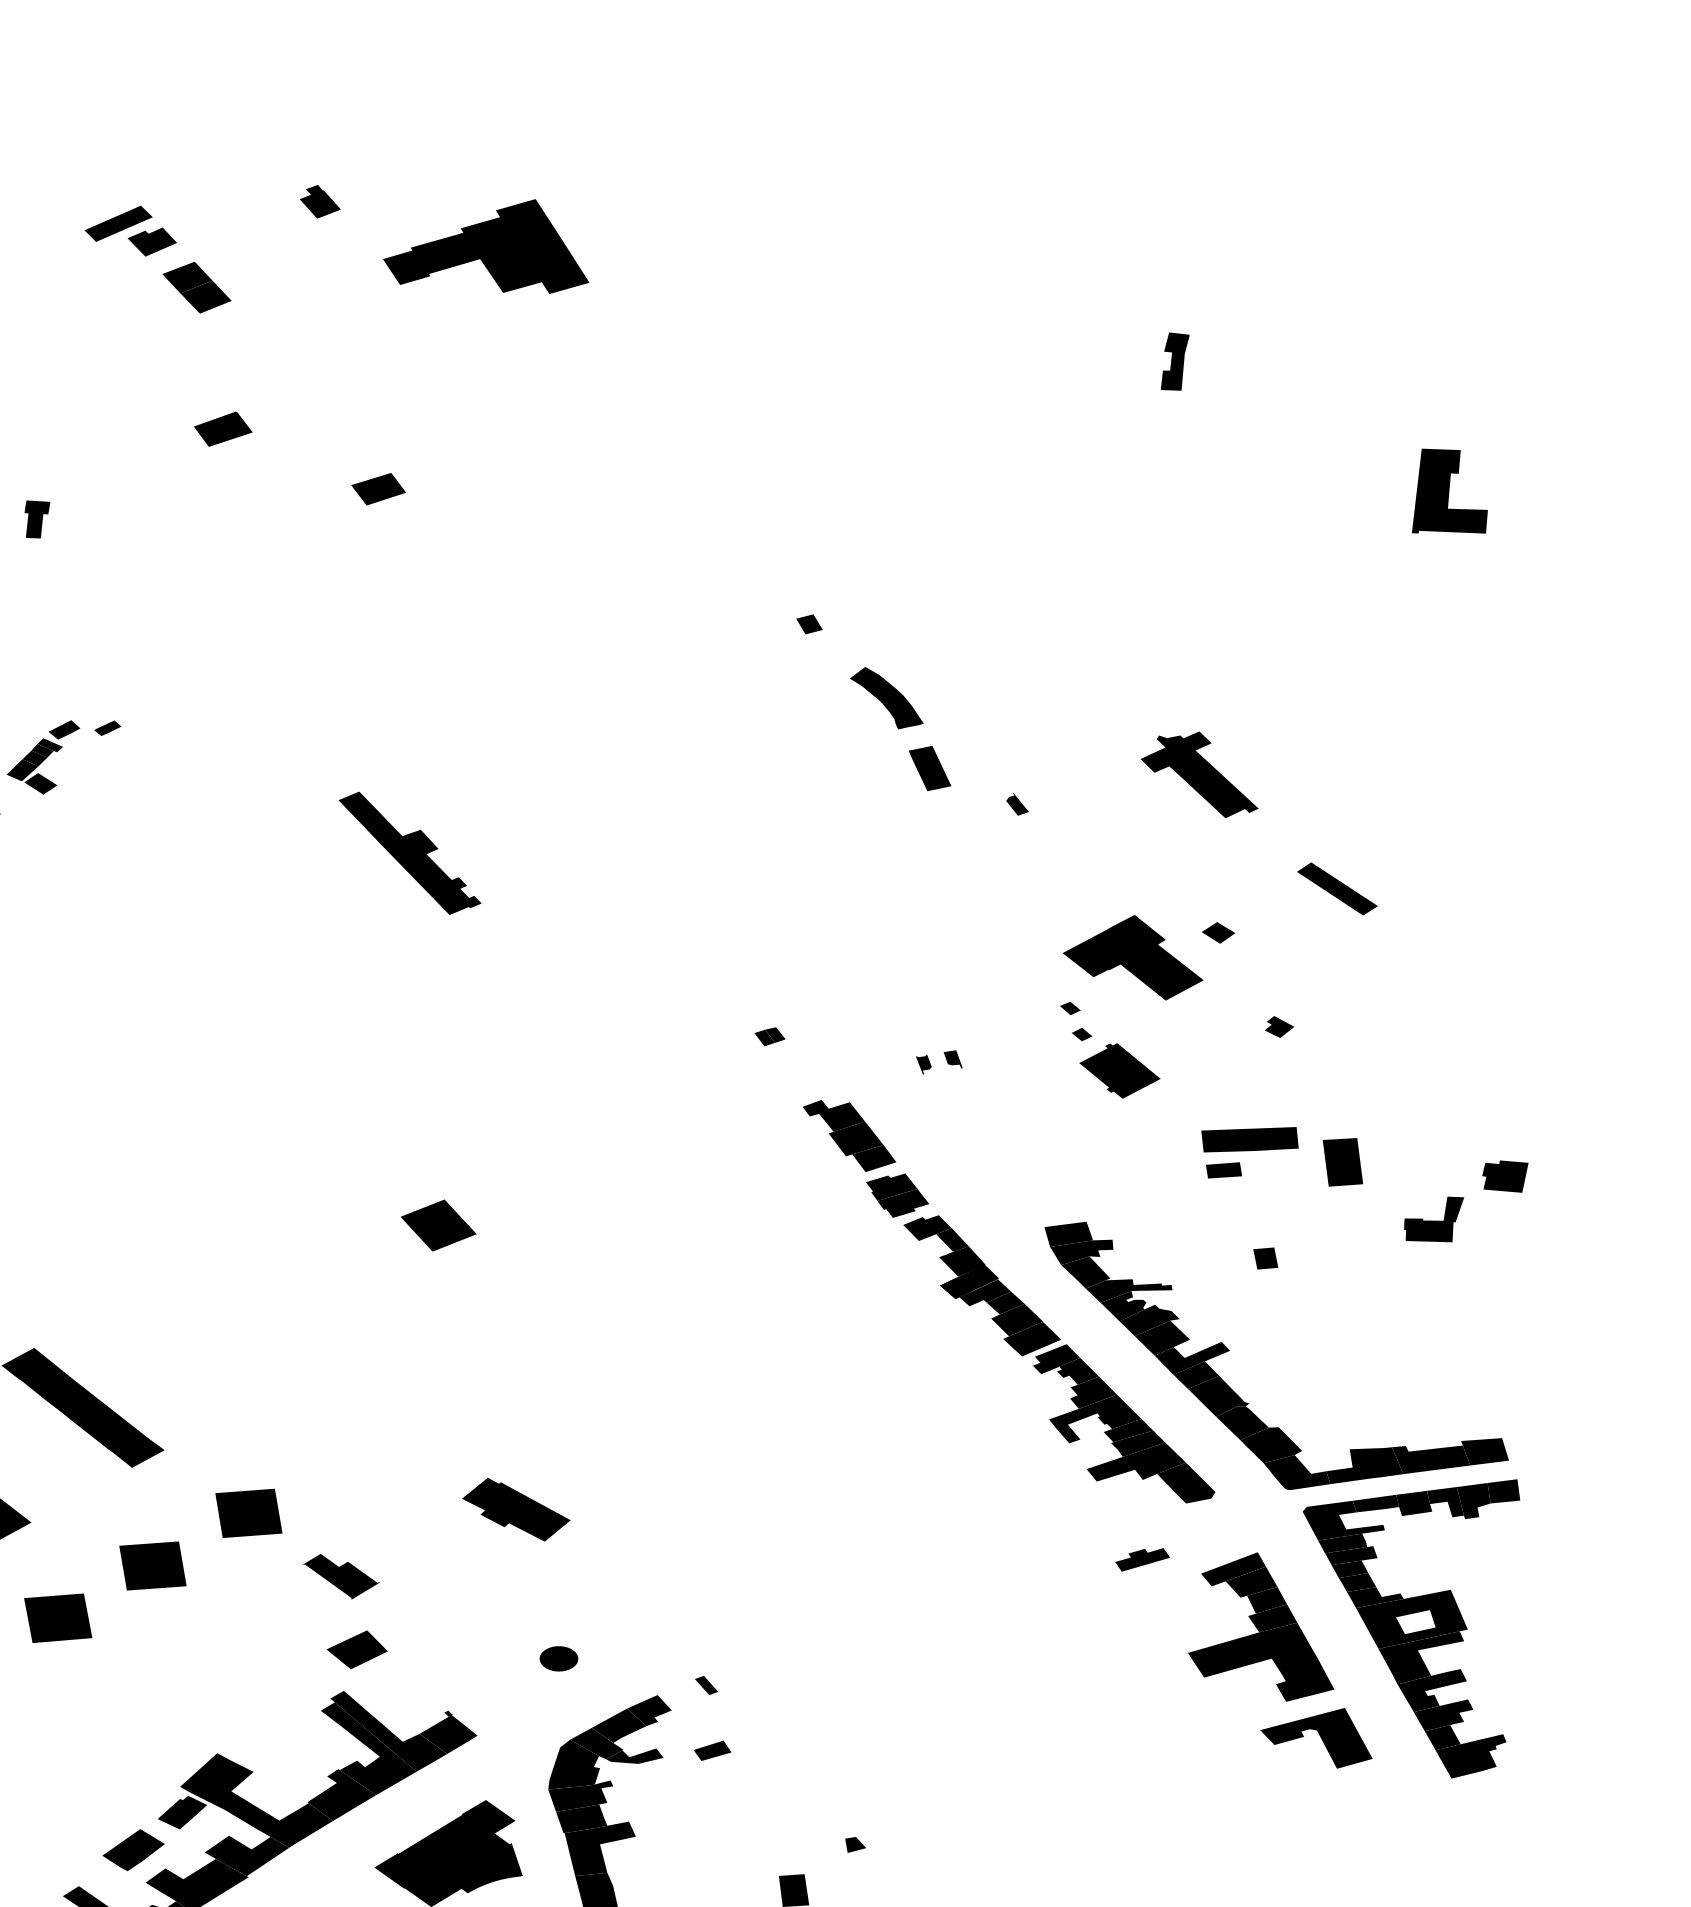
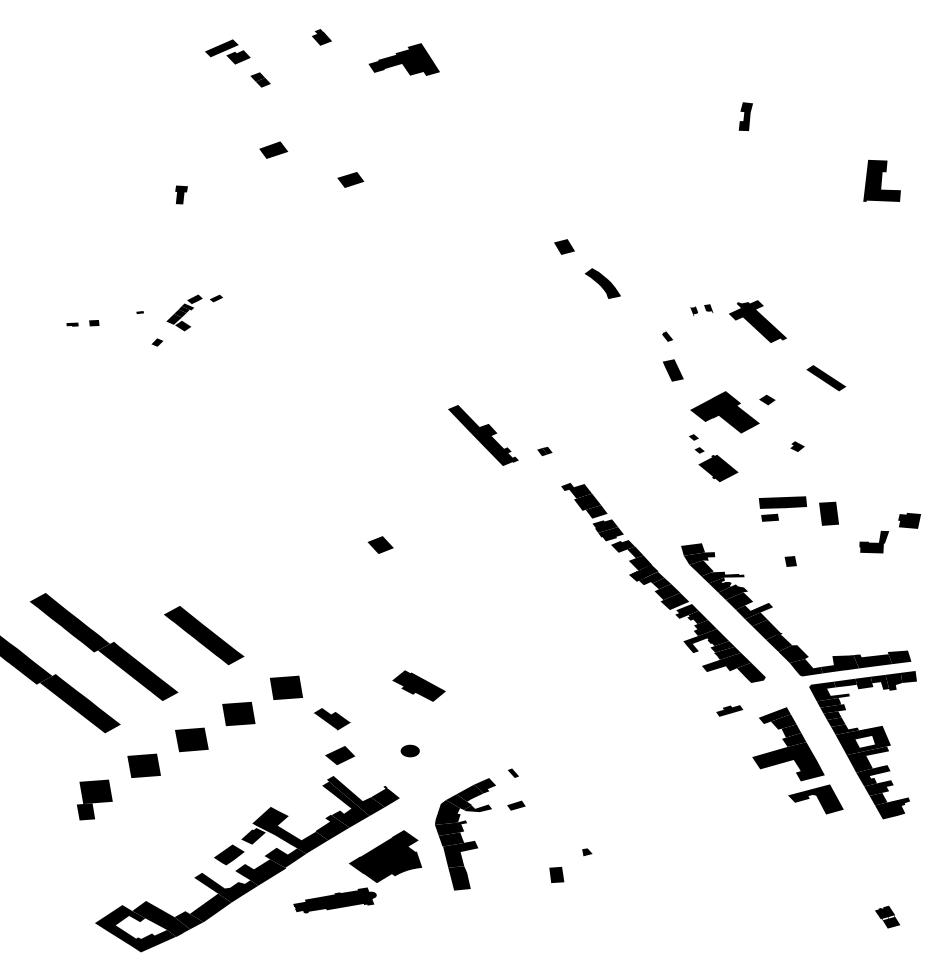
part: (486, 246) -> (404, 59), size x0.7
part: (196, 286) -> (260, 79), size x0.6
part: (809, 623) -> (564, 246), size x1.6
part: (930, 768) -> (673, 370), moved
part: (410, 853) -> (483, 435), moved
part: (938, 1060) -> (701, 309), moved
part: (438, 1224) -> (380, 544), size x0.7
part: (557, 1657) -> (409, 750), moved

